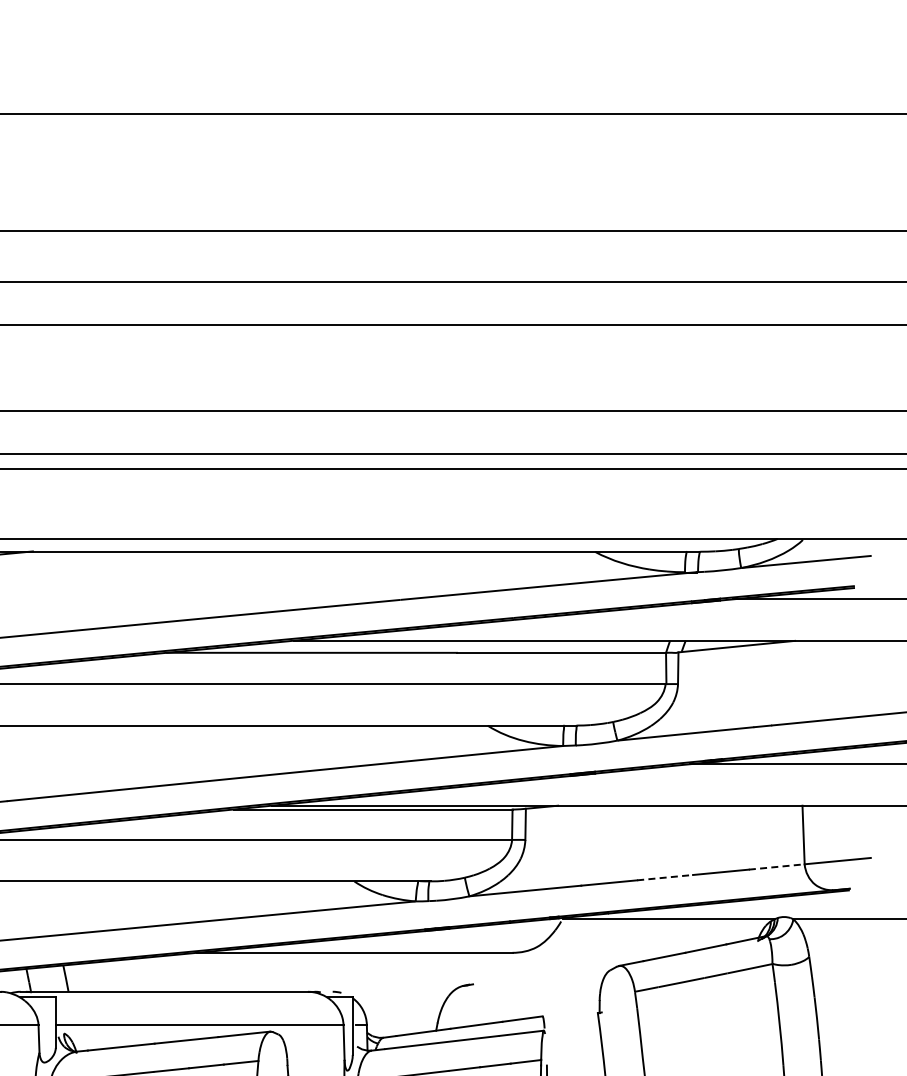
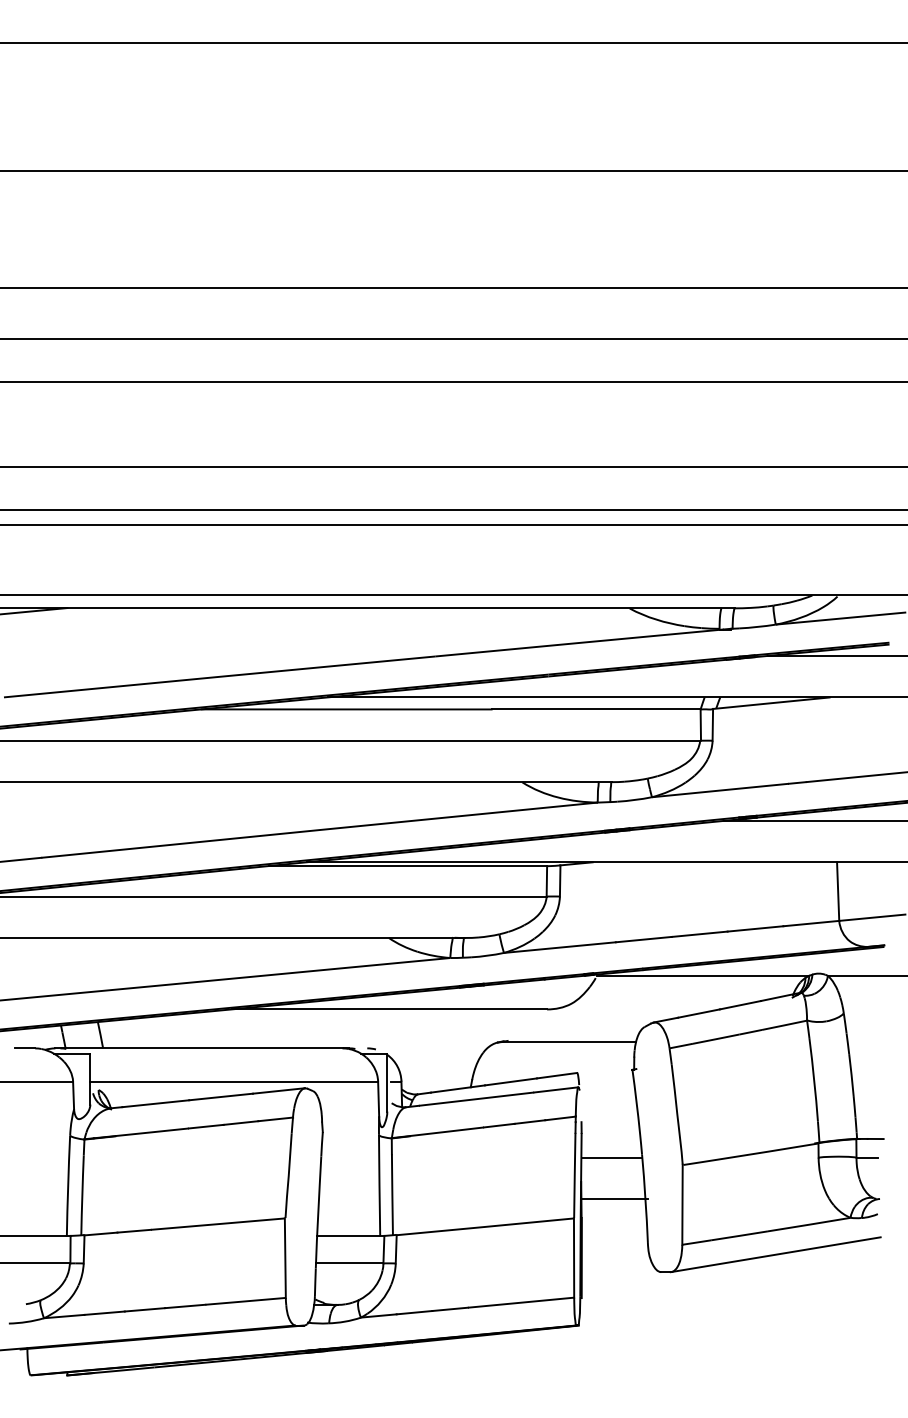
line: (776, 866) -> (811, 923), dashed -> solid
line: (665, 877) -> (700, 934), dashed -> solid
line: (533, 984) -> (568, 1041), added

